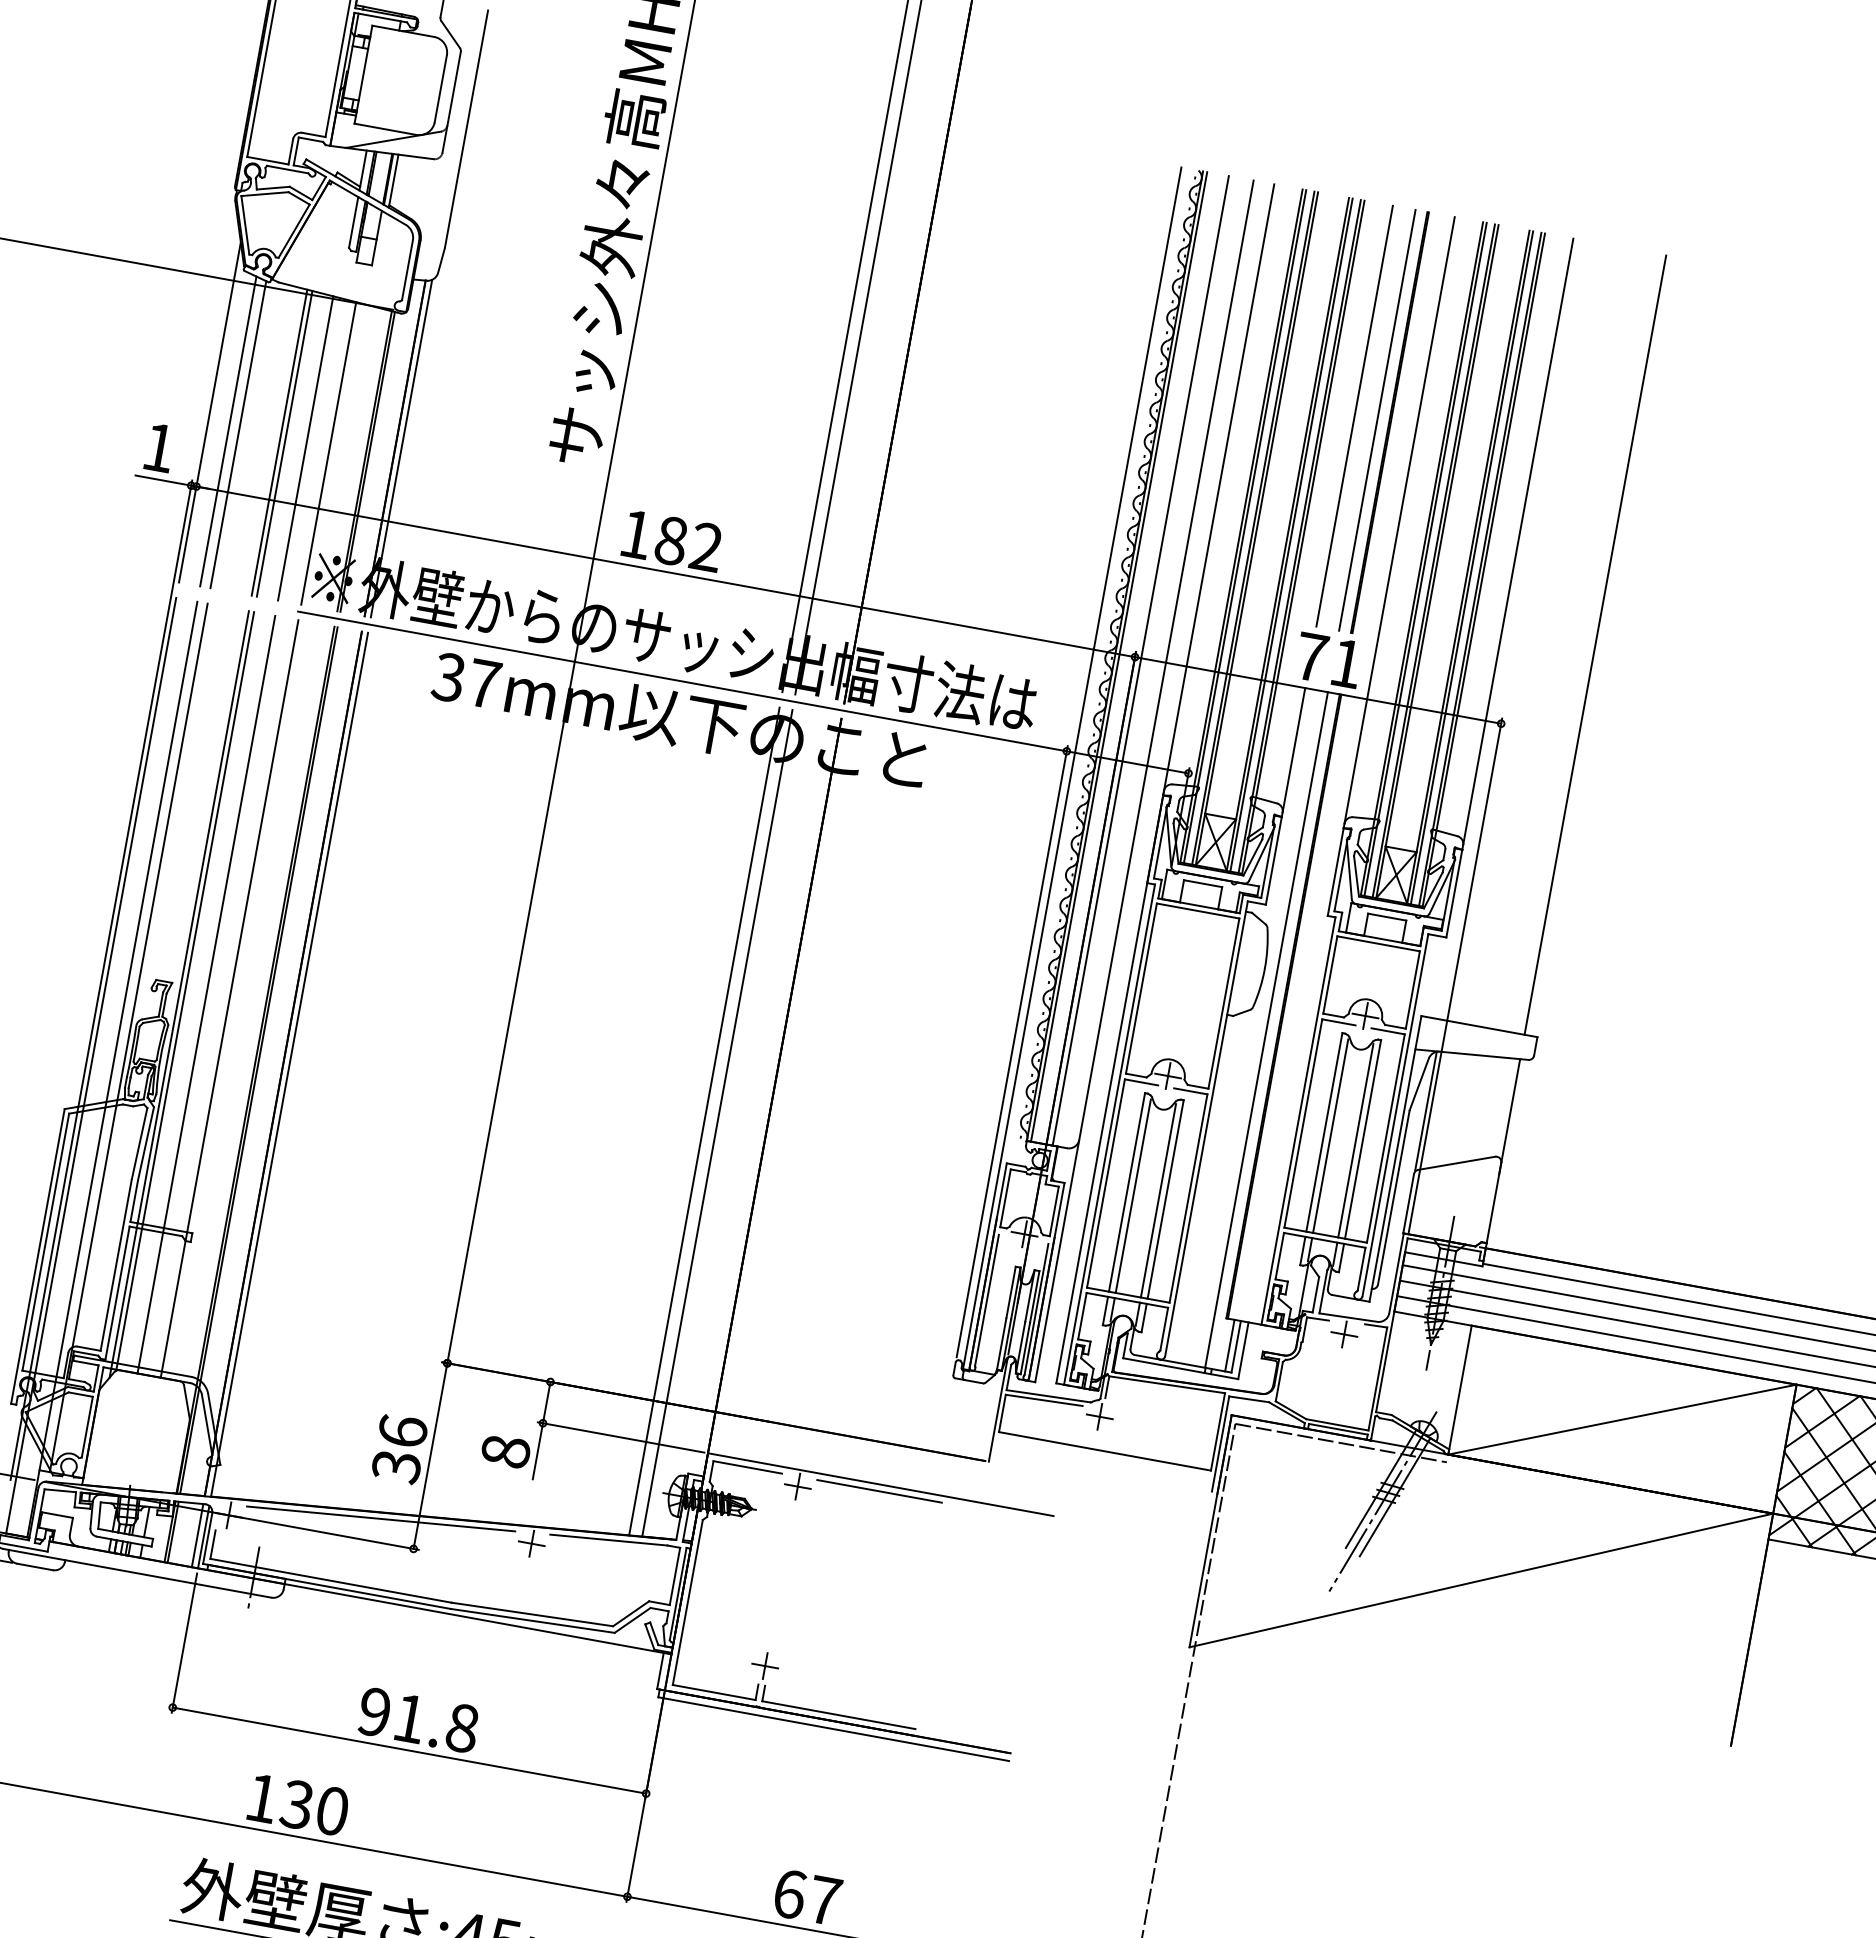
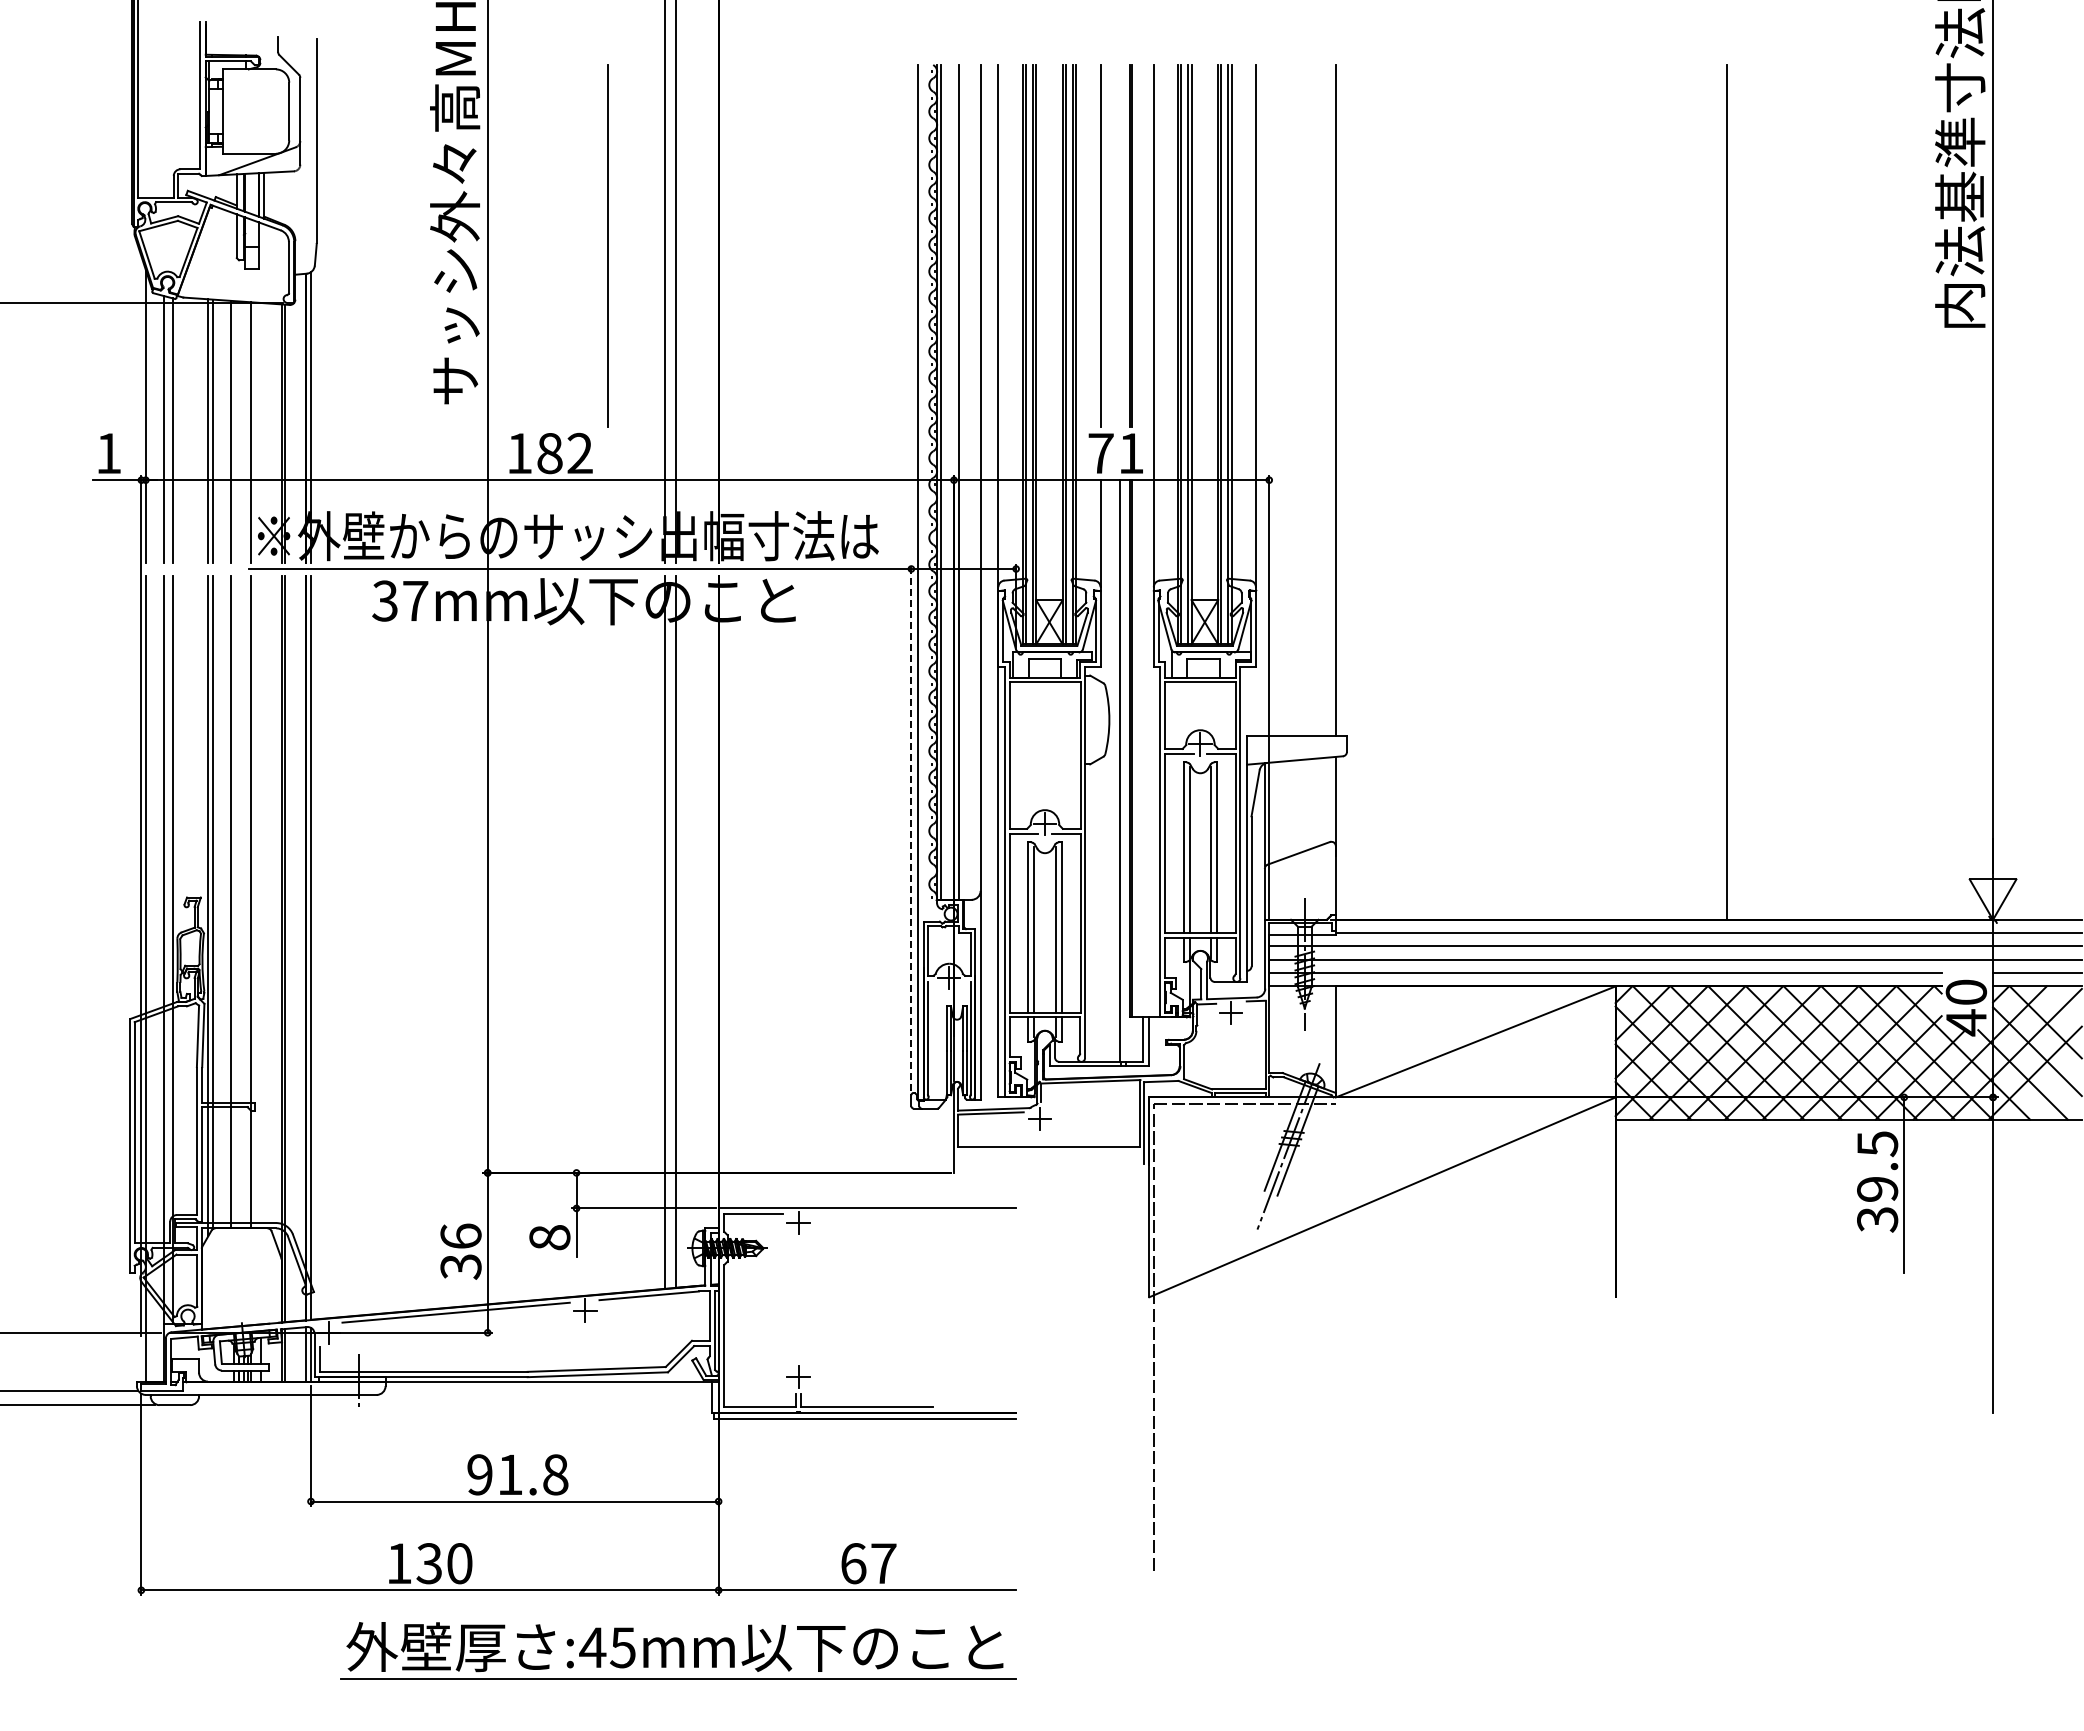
line: (1376, 419) -> (607, 245), moved
line: (1012, 1051) -> (911, 827), solid -> dashed
line: (1230, 1345) -> (1137, 1039), removed
line: (879, 1491) -> (867, 1214), removed

